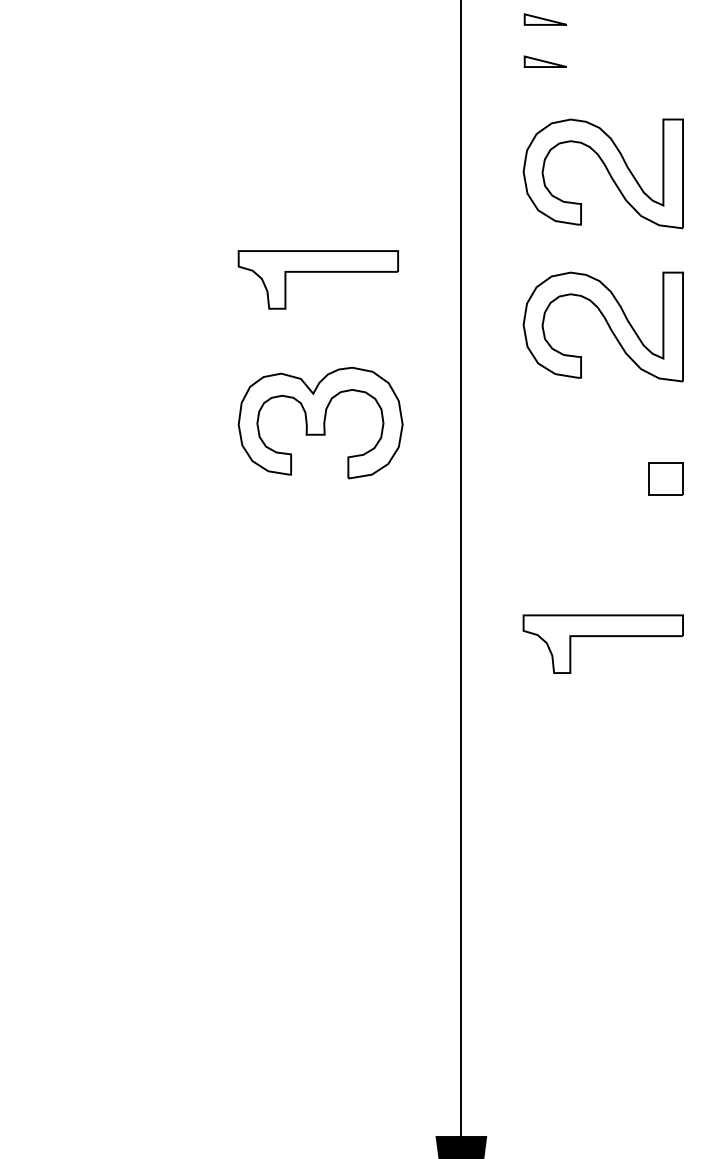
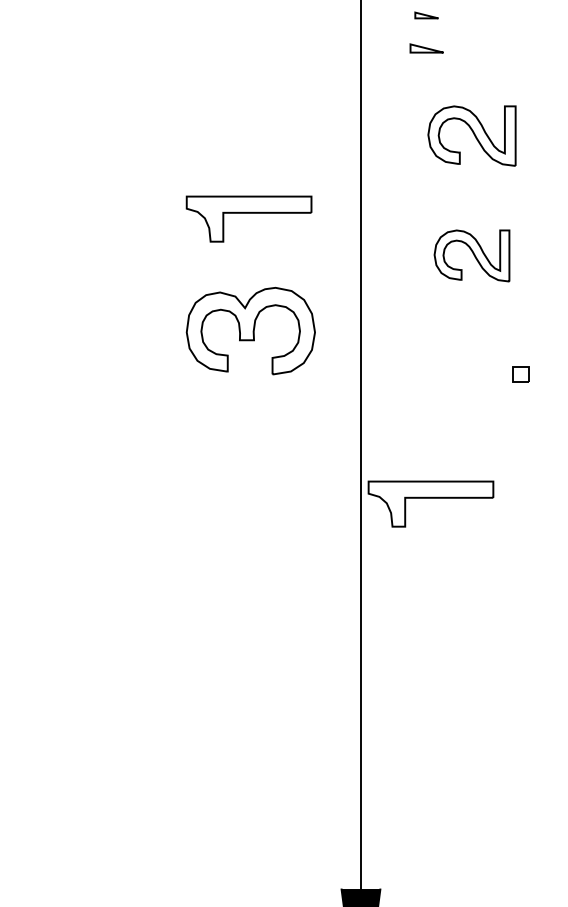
part: (545, 19) -> (426, 15), size x0.7
part: (602, 173) -> (471, 135), size x0.7
part: (602, 326) -> (471, 255), size x0.6
part: (665, 478) -> (520, 374), size x0.6
part: (602, 643) -> (430, 503), moved

